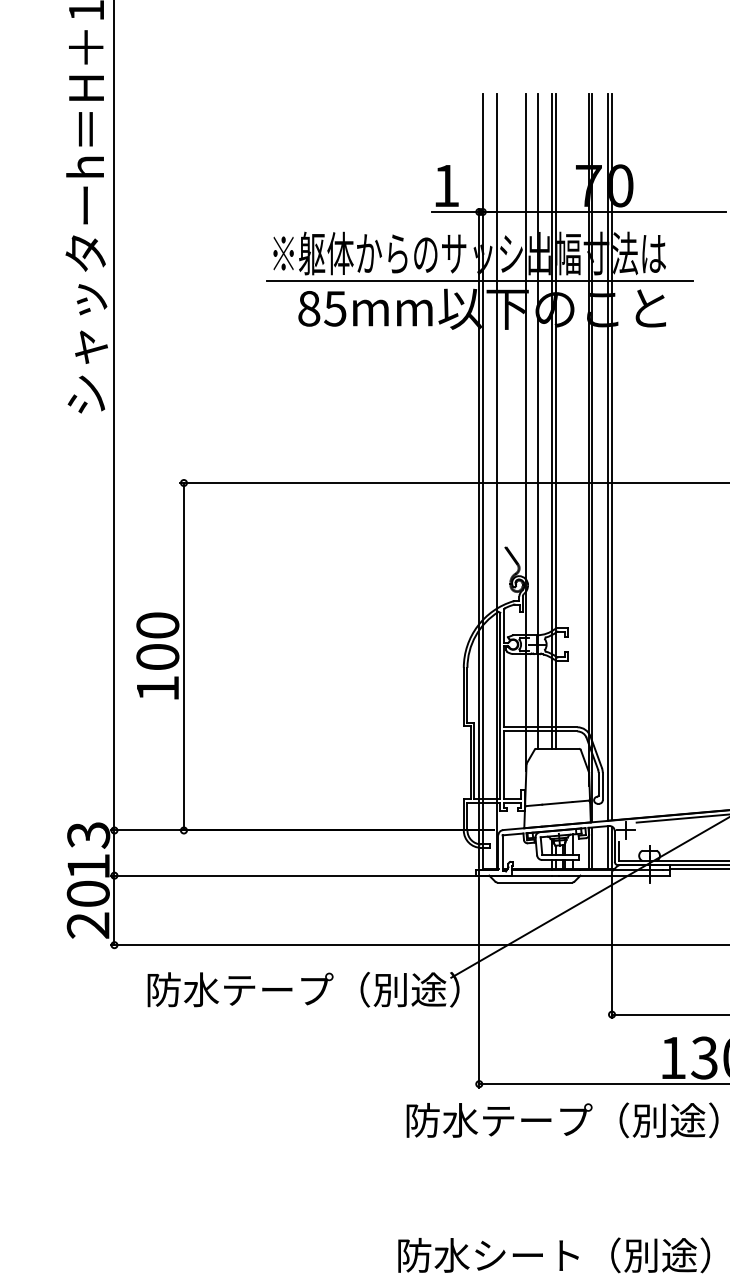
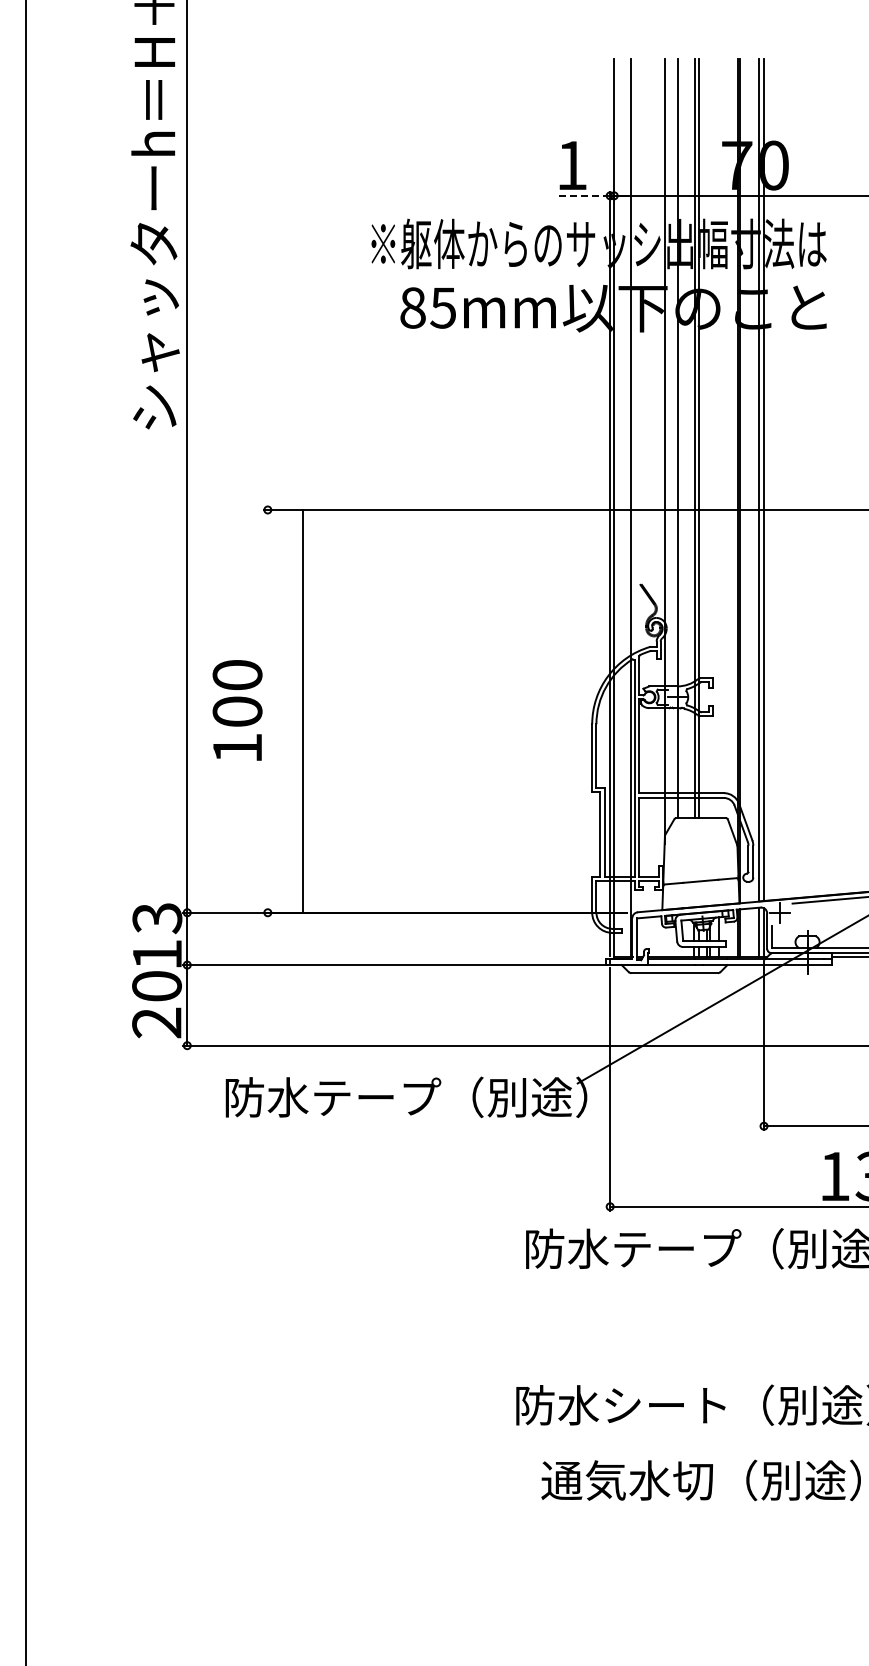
line: (455, 211) -> (582, 195), solid -> dashed
line: (479, 281) -> (610, 276), removed
line: (183, 656) -> (302, 710), moved

